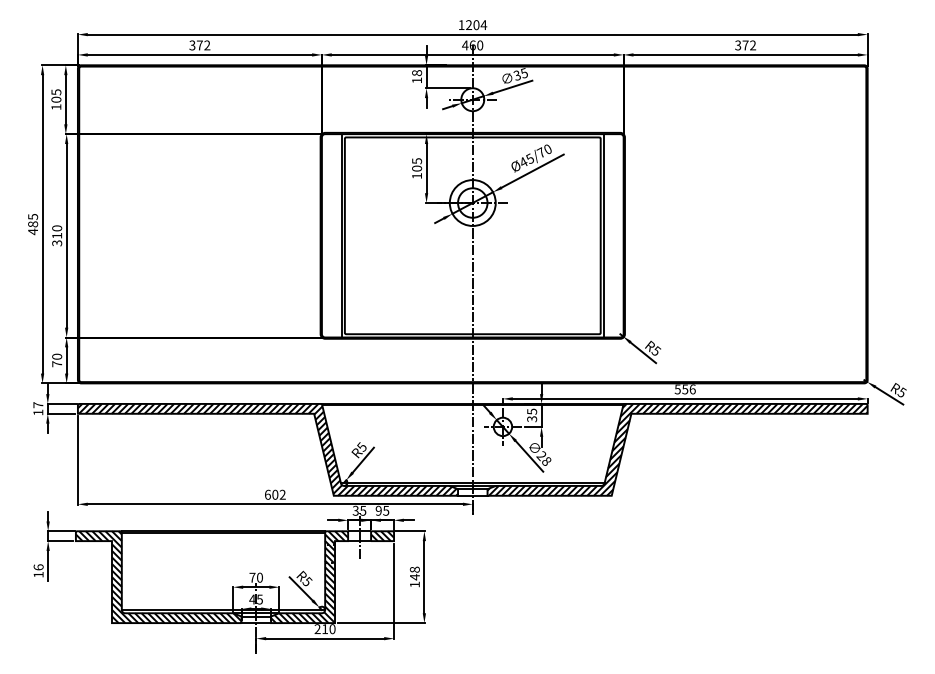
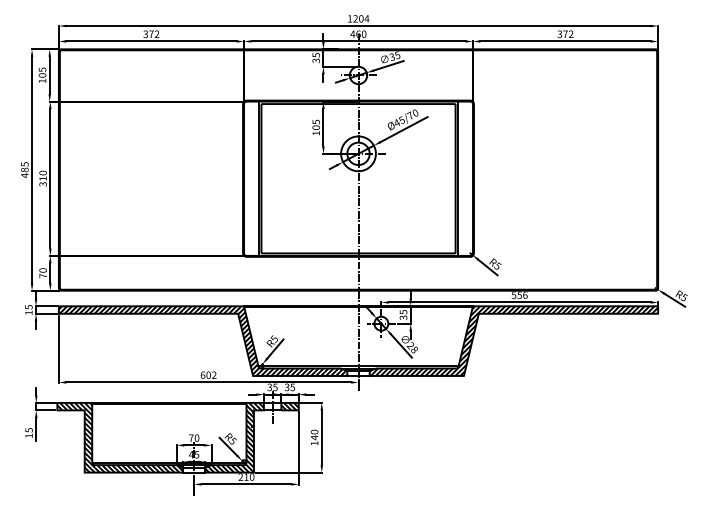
text: (417, 76) -> (316, 57), 18 -> 35
text: (38, 405) -> (28, 307), 17 -> 15
text: (378, 510) -> (286, 387), 95 -> 35
text: (38, 567) -> (28, 430), 16 -> 15
text: (414, 569) -> (314, 431), 148 -> 140

